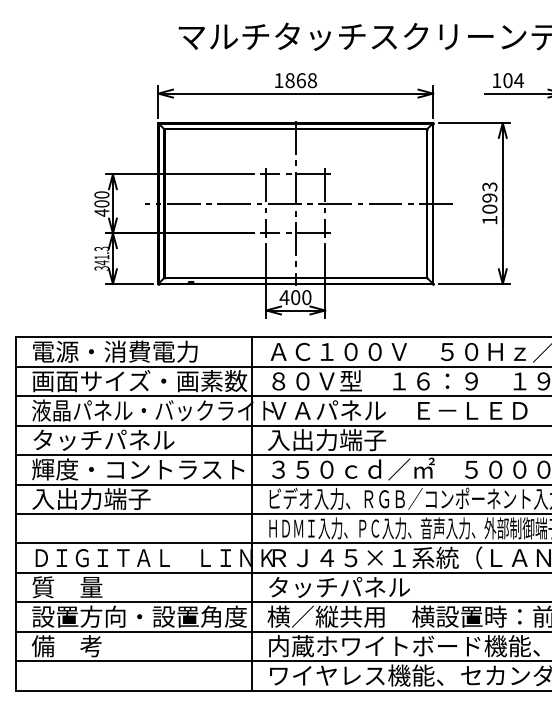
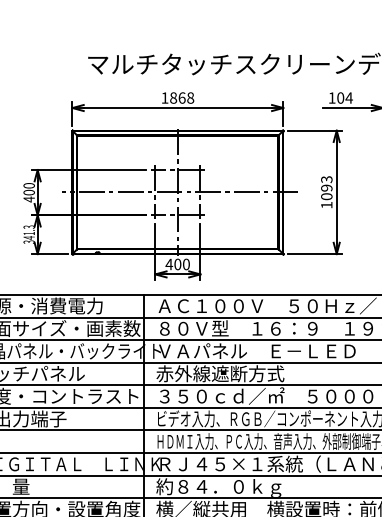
text: (350, 439) -> (219, 373), 入出力端子 -> 赤外線遮断方式
text: (348, 588) -> (218, 487), タッチパネル -> 約８４．０ｋｇ

